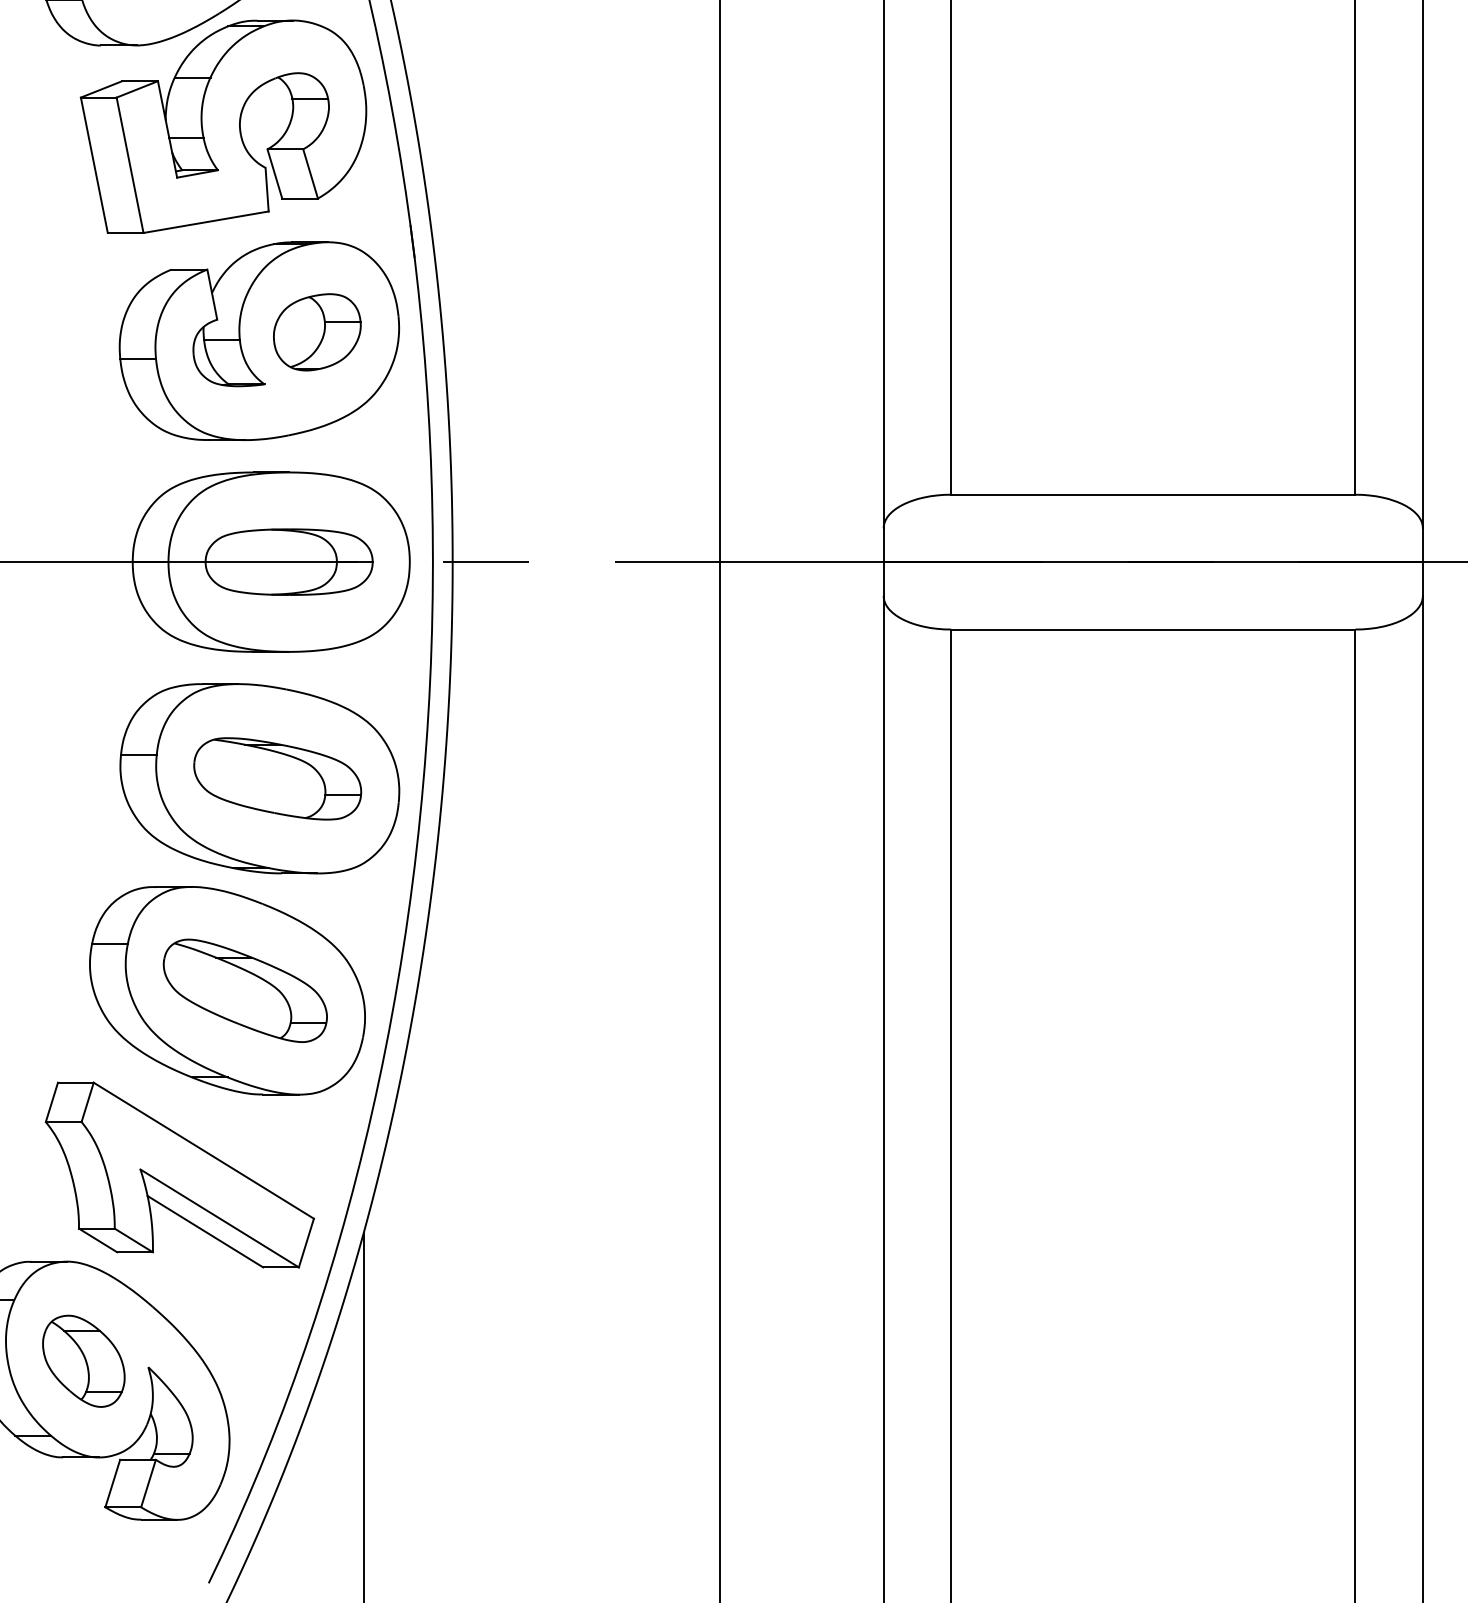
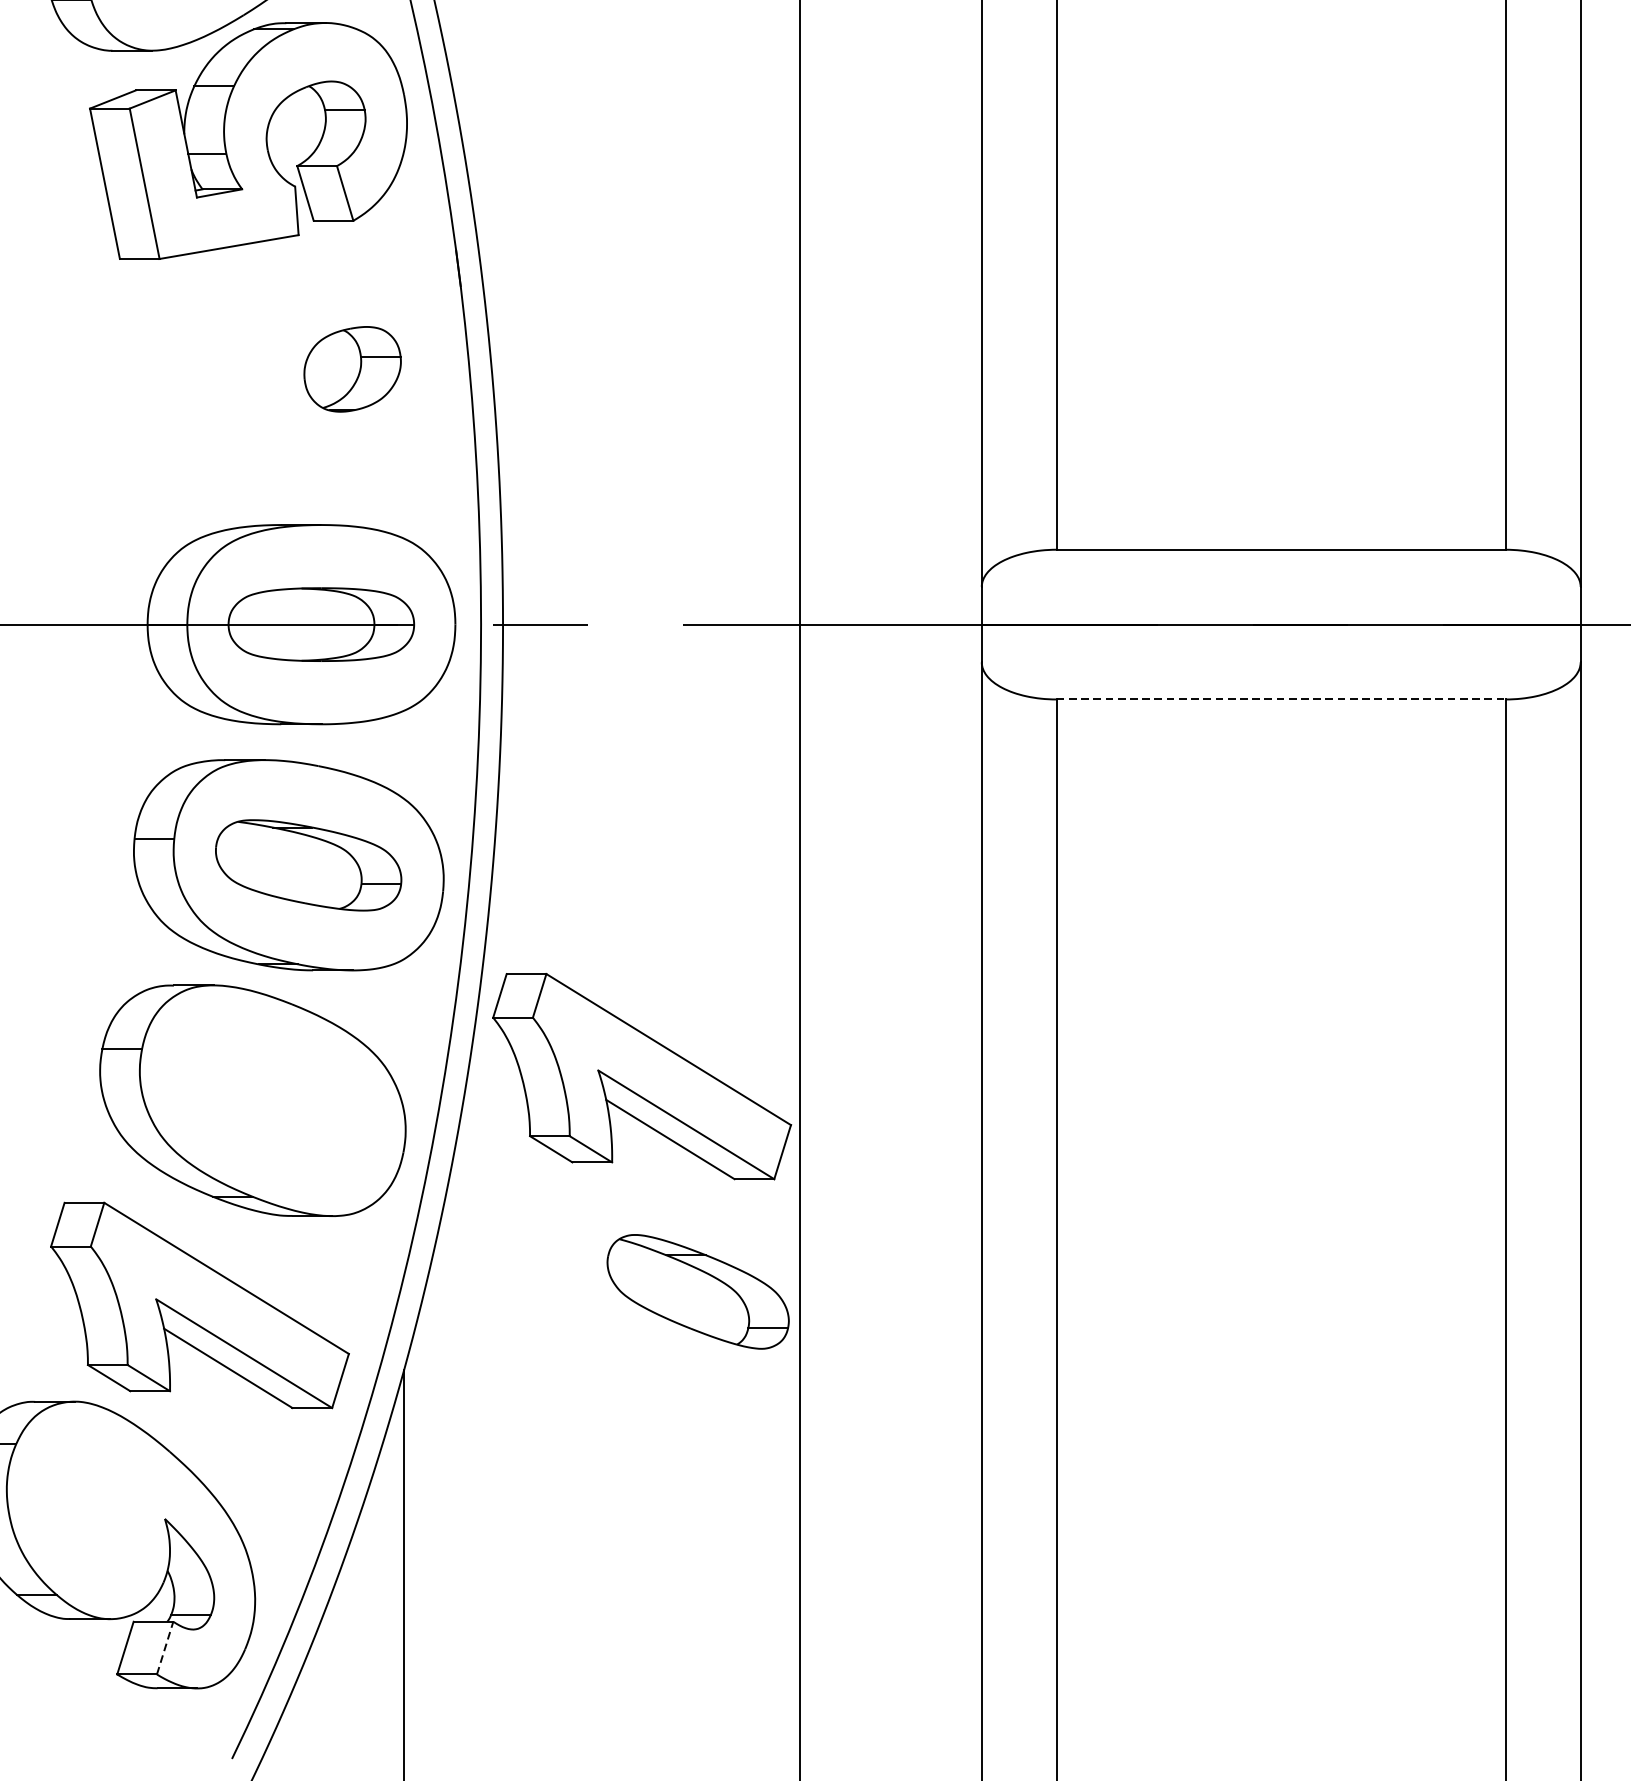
part: (258, 340) -> (287, 378), removed
line: (1153, 629) -> (1281, 699), solid -> dashed
part: (577, 968) -> (641, 1076), added
part: (244, 990) -> (697, 1291), moved
part: (83, 1360) -> (92, 1511), removed
line: (148, 1483) -> (165, 1648), solid -> dashed

